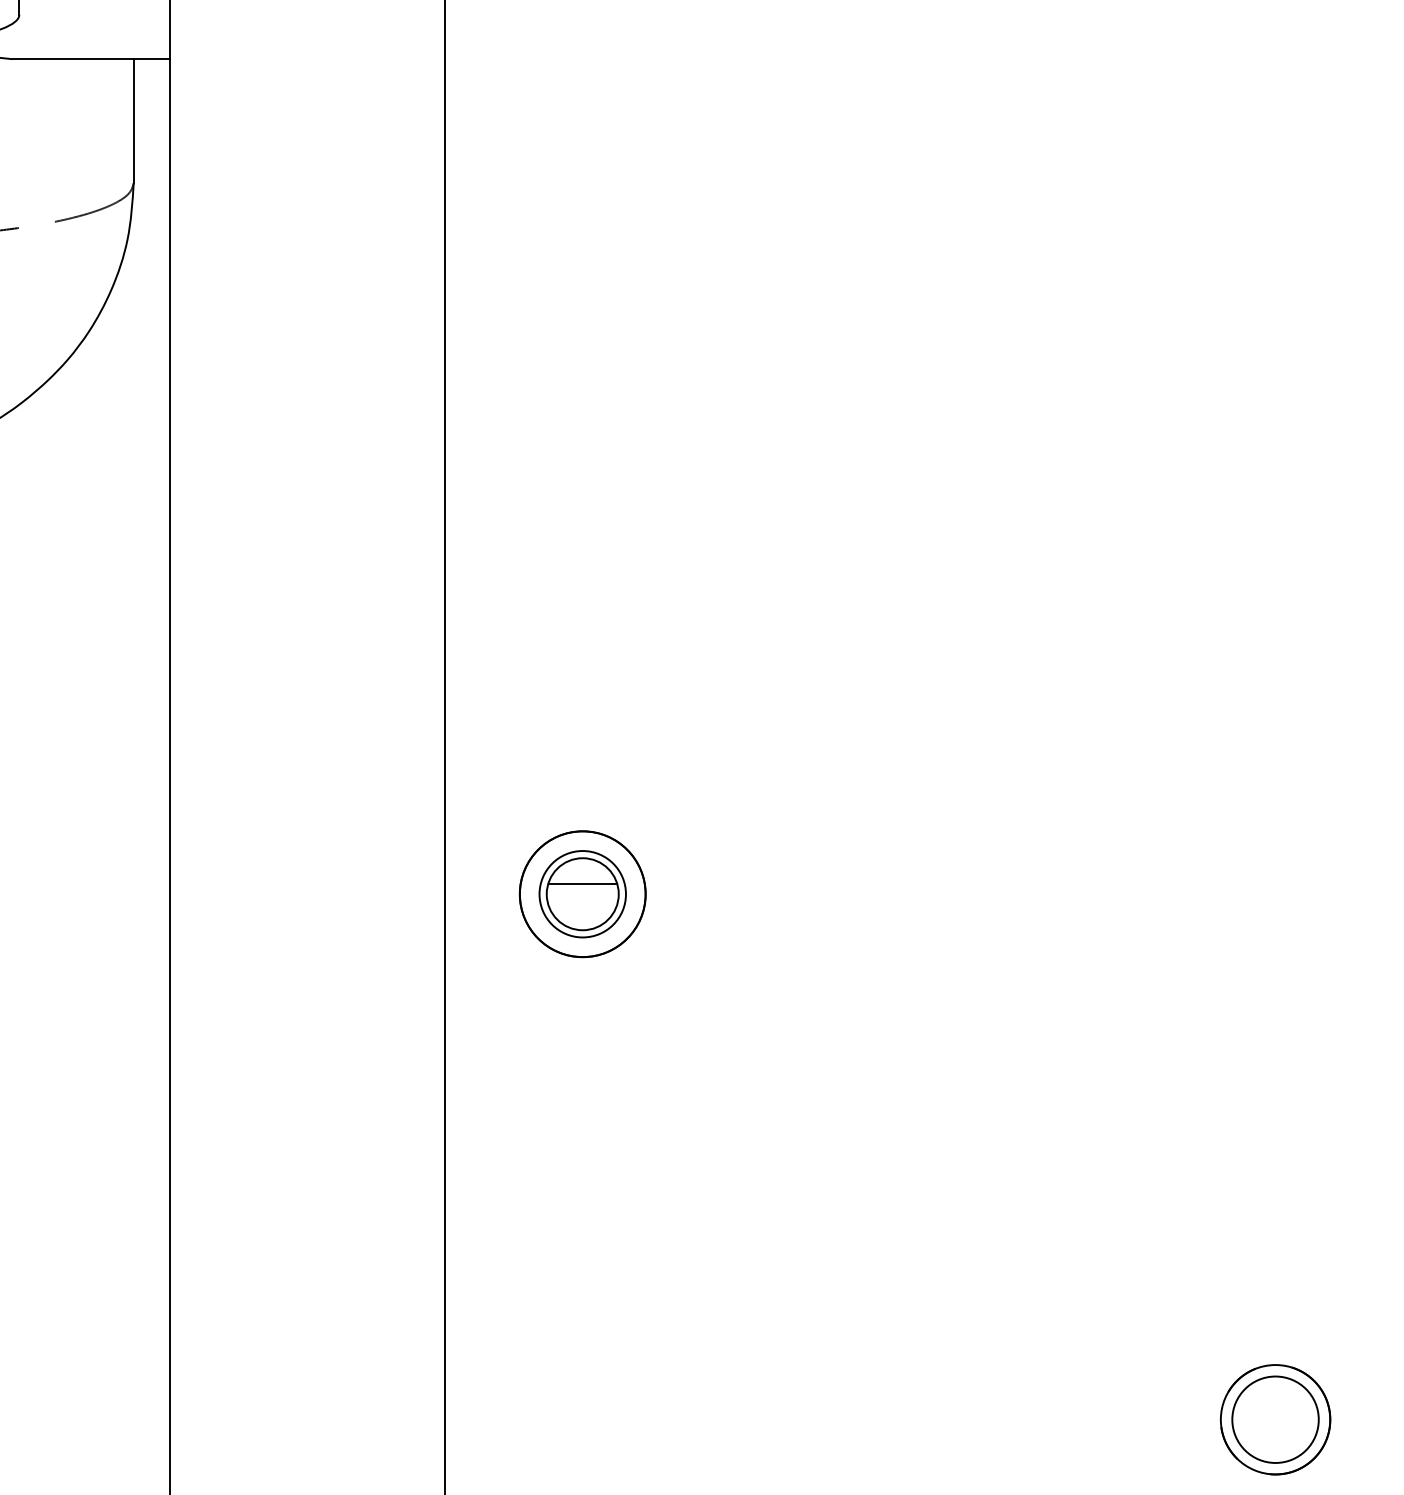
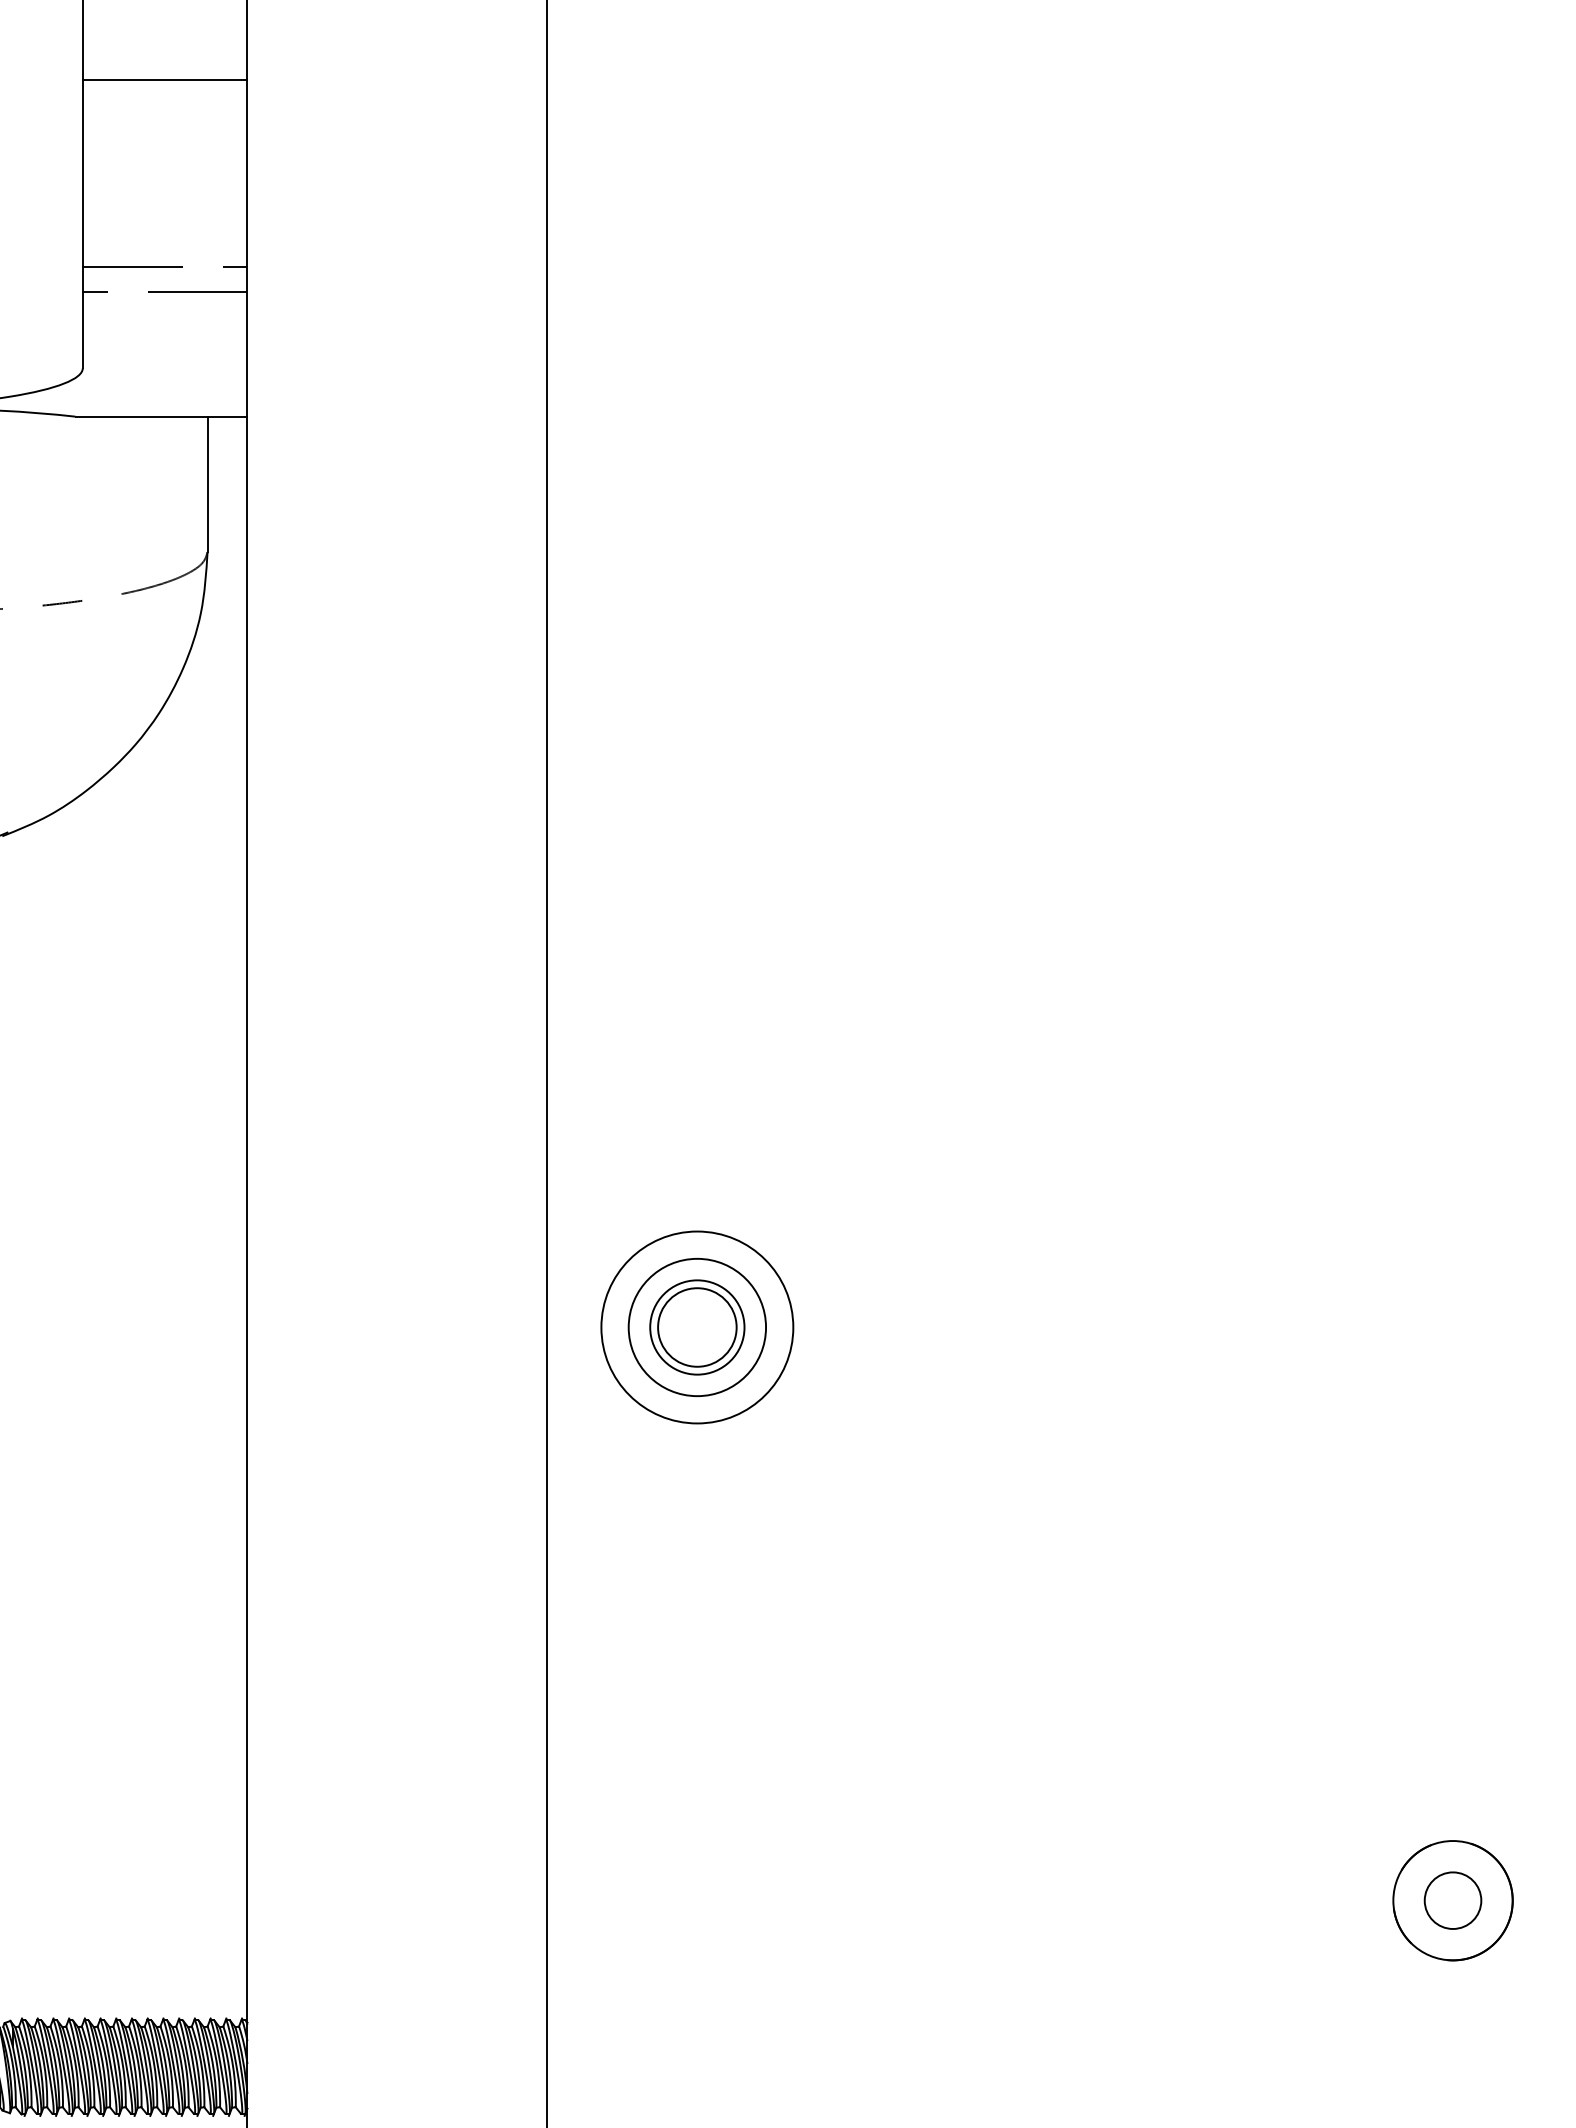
line: (582, 884) -> (697, 1316), removed
circle: (581, 894) -> (696, 1327), size x1.4
circle: (1275, 1419) -> (1452, 1900), size x0.6

